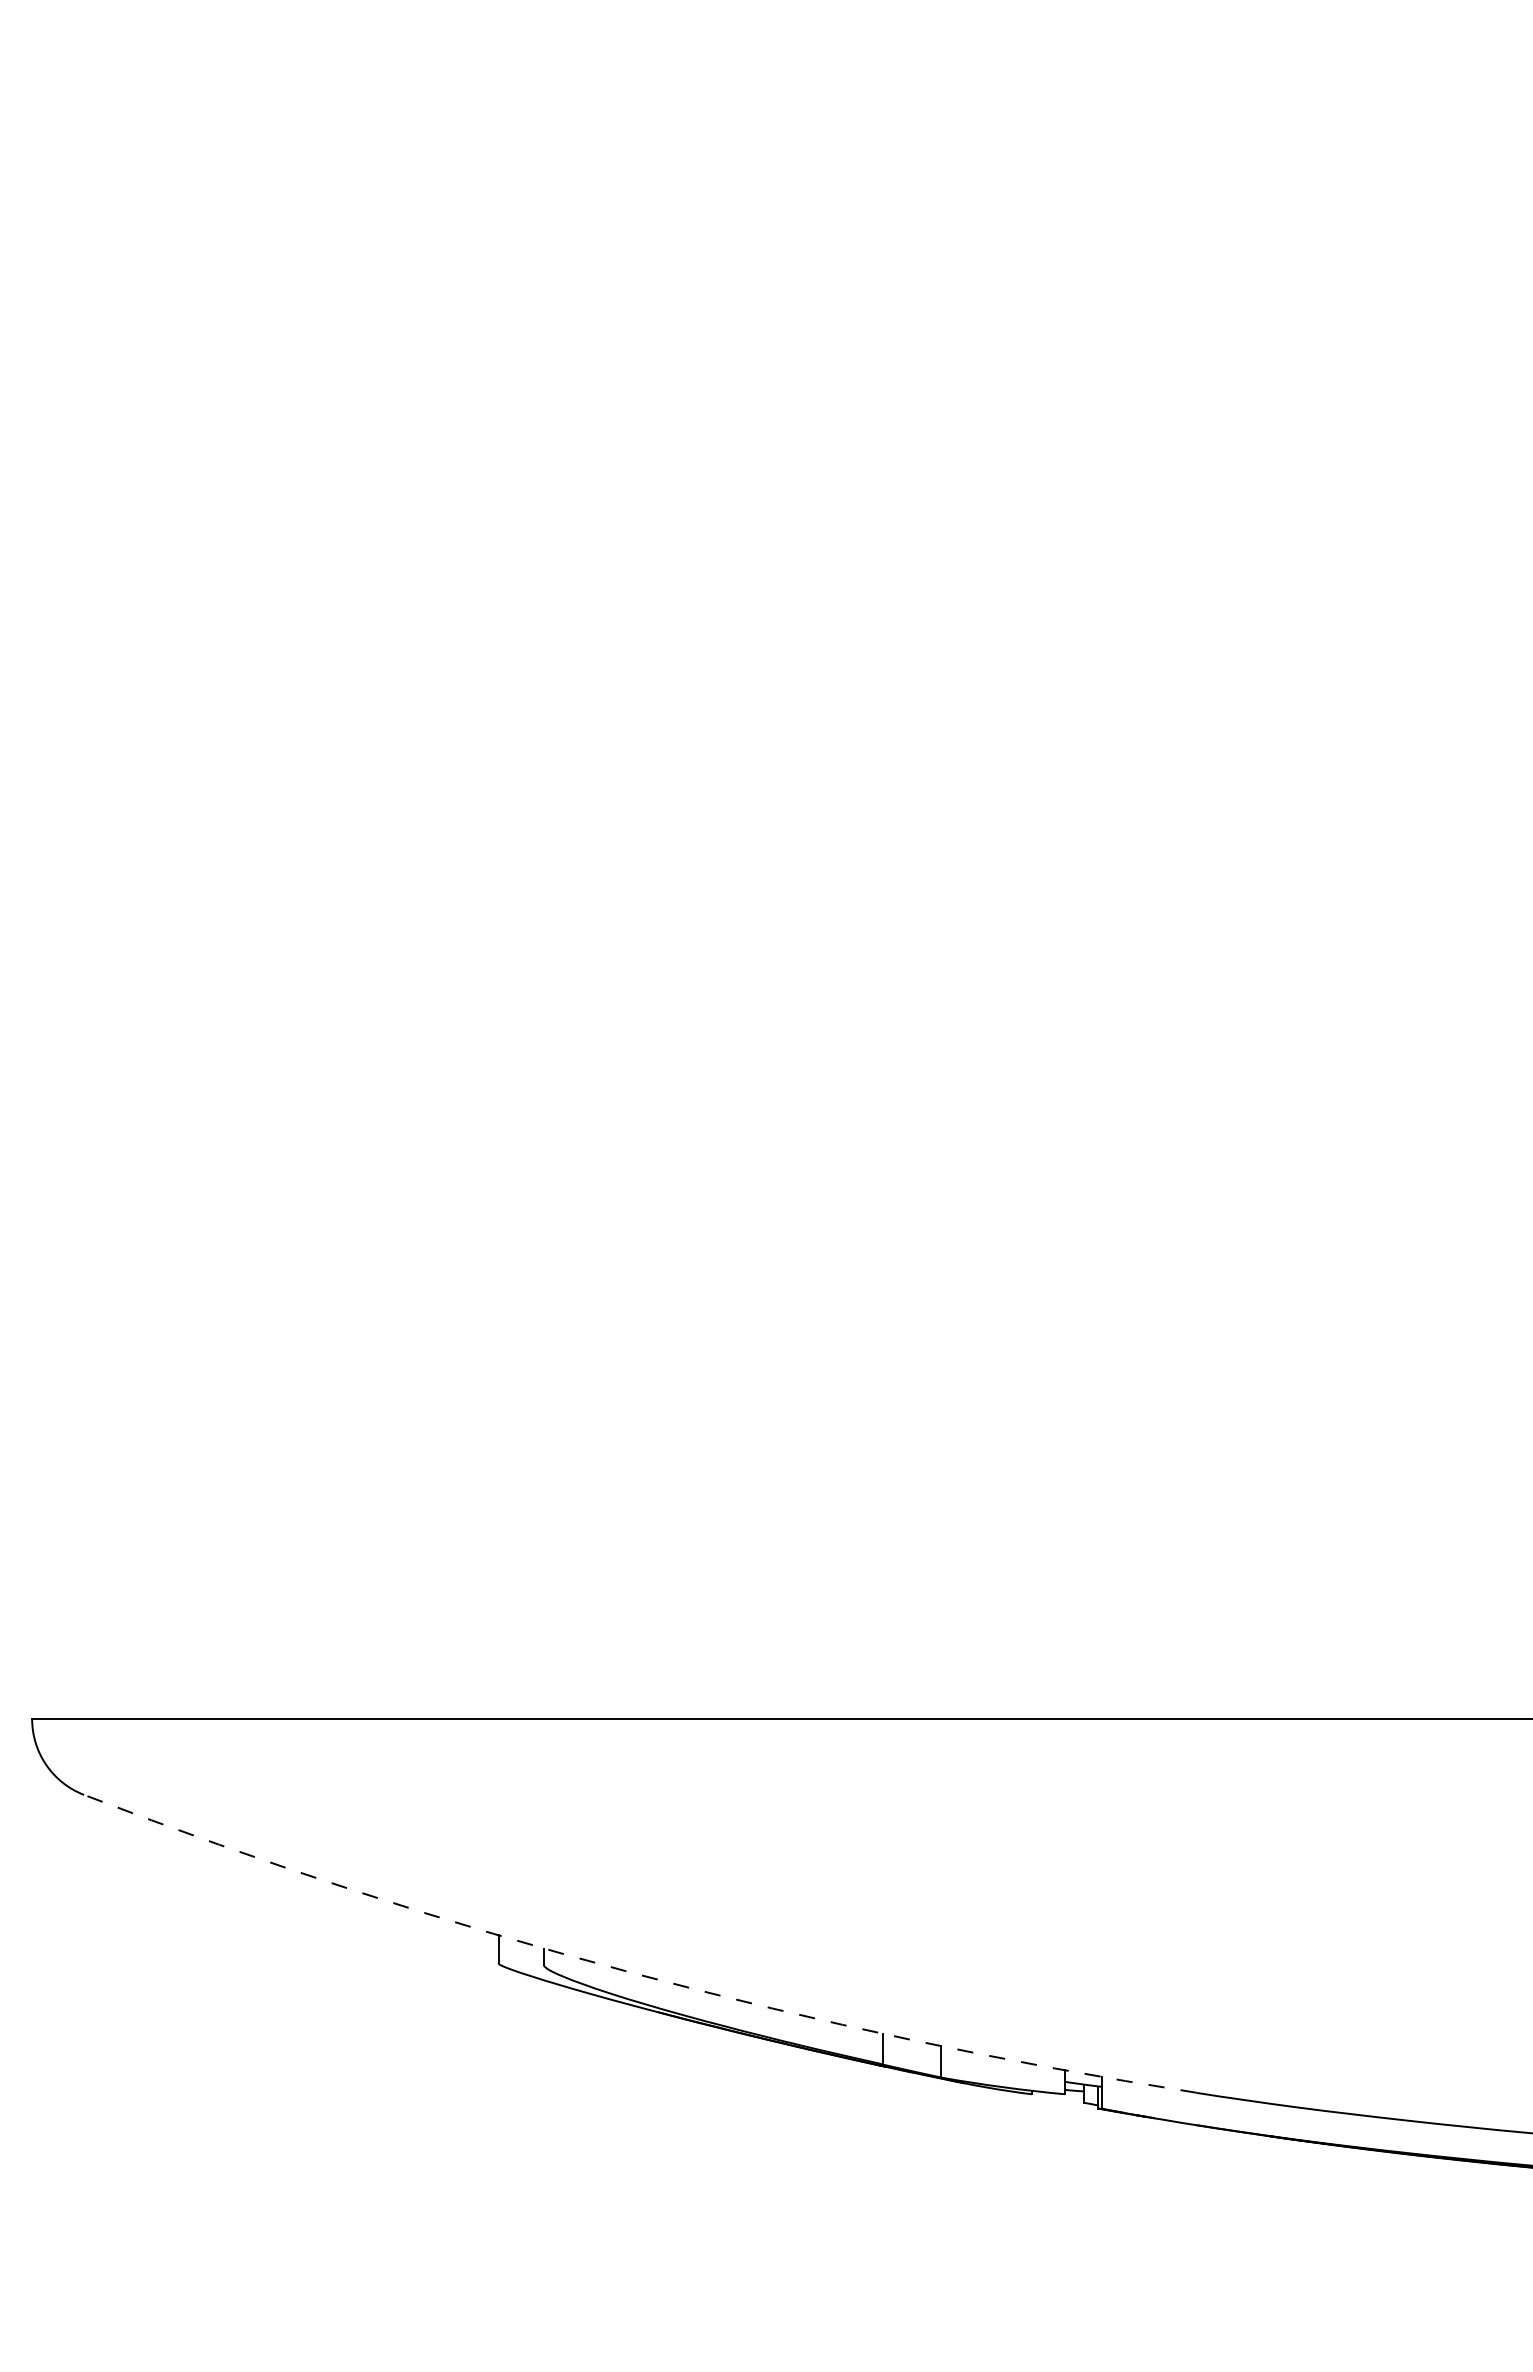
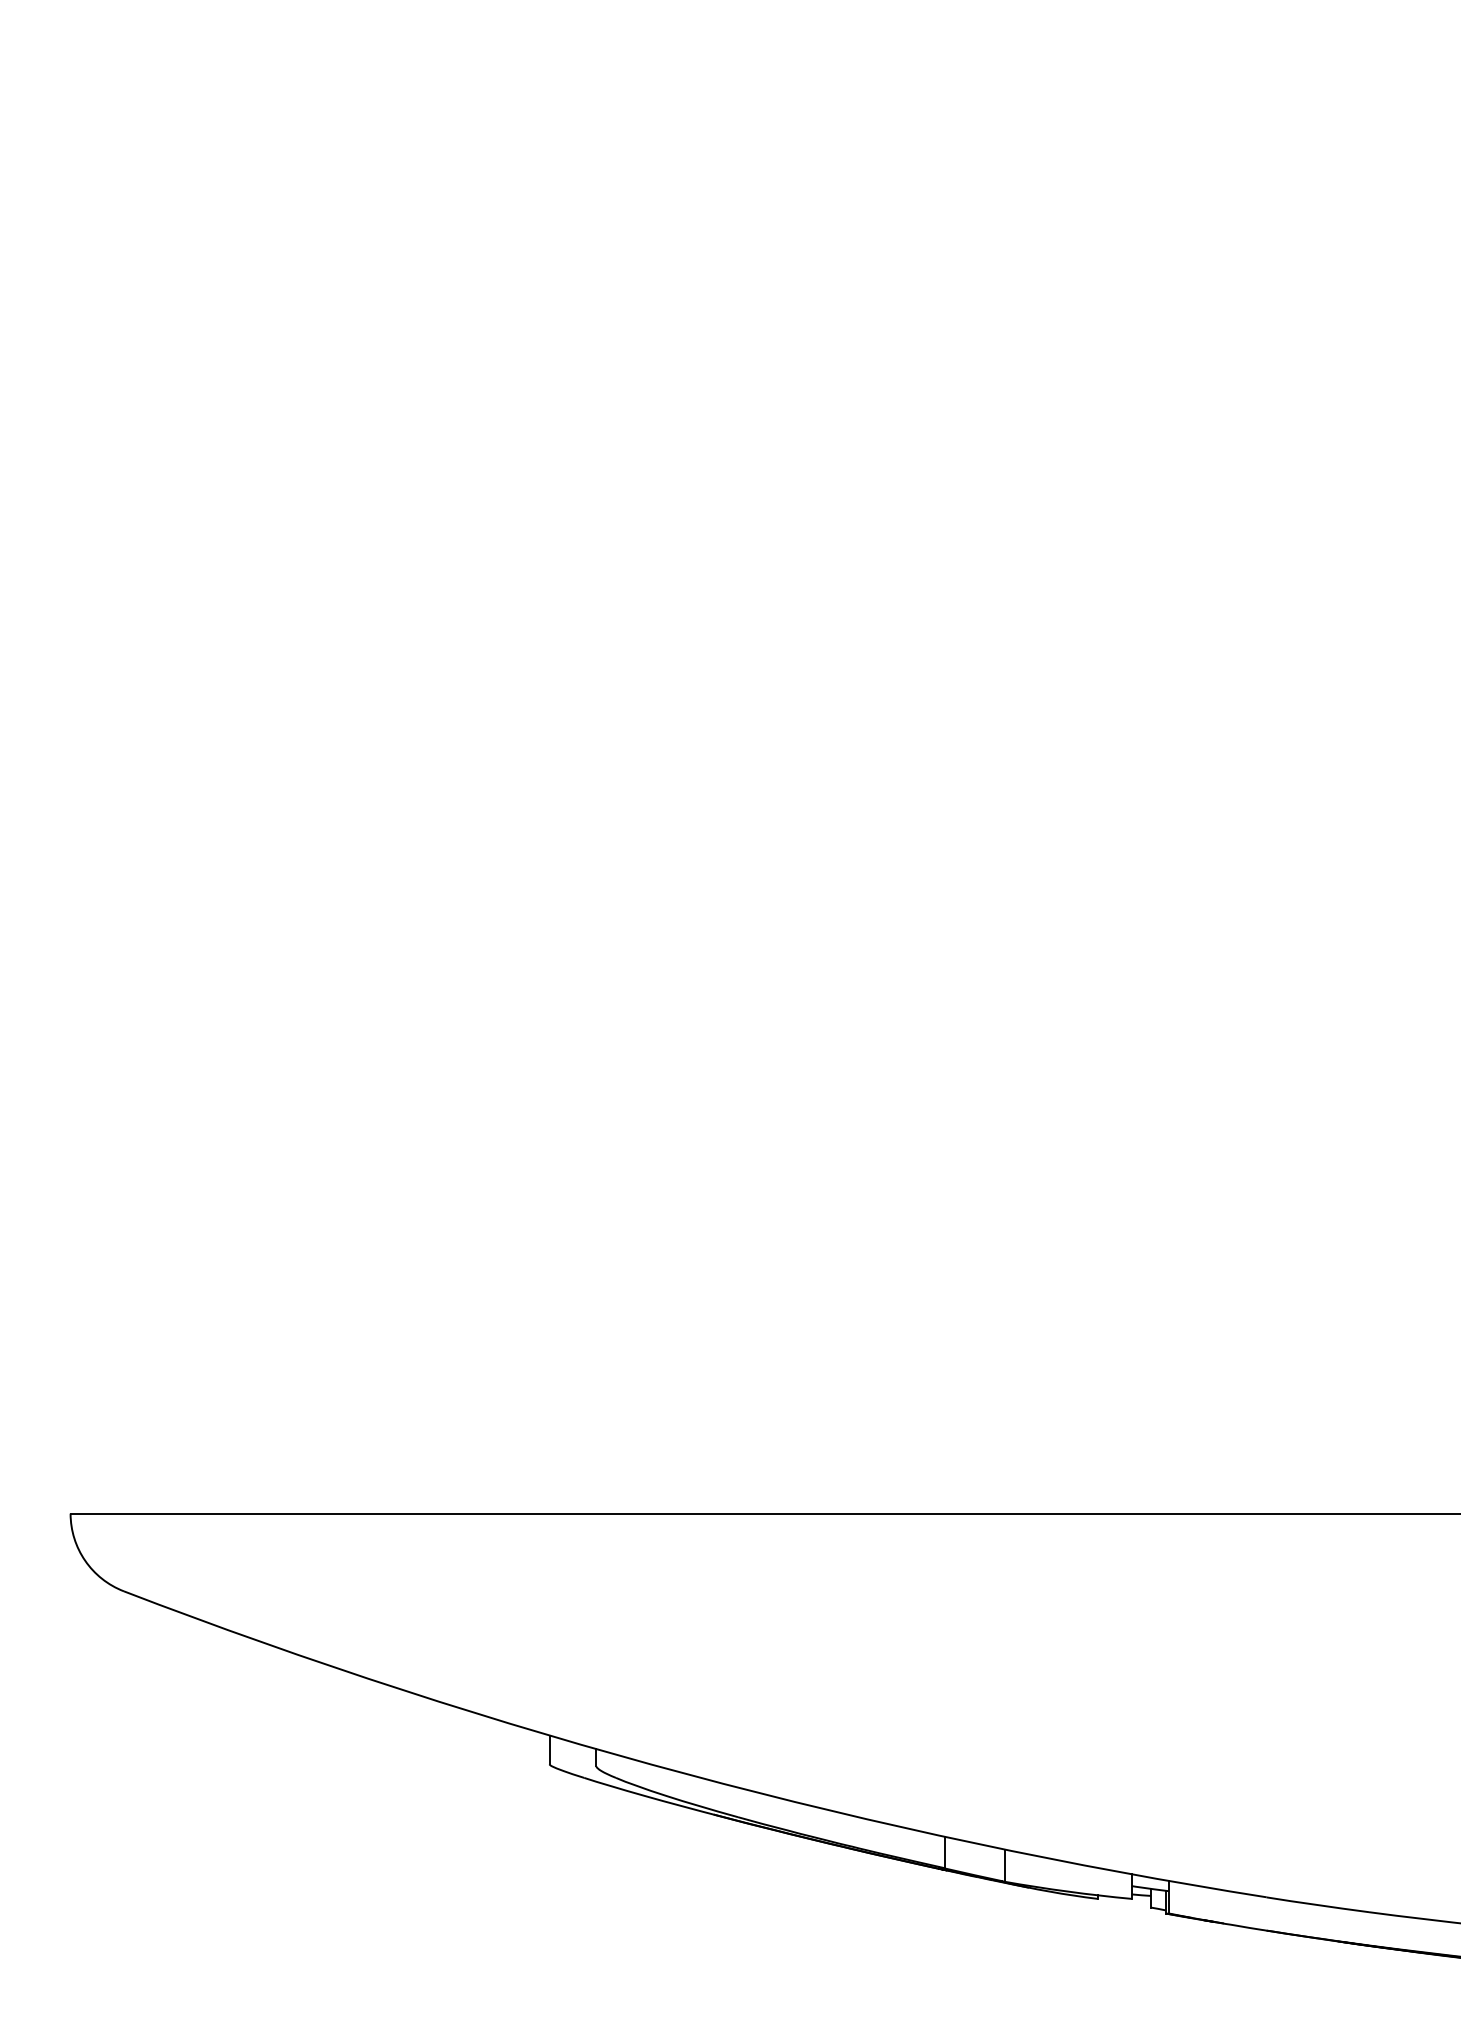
arc: (632, 1972) -> (687, 1773), dashed -> solid

